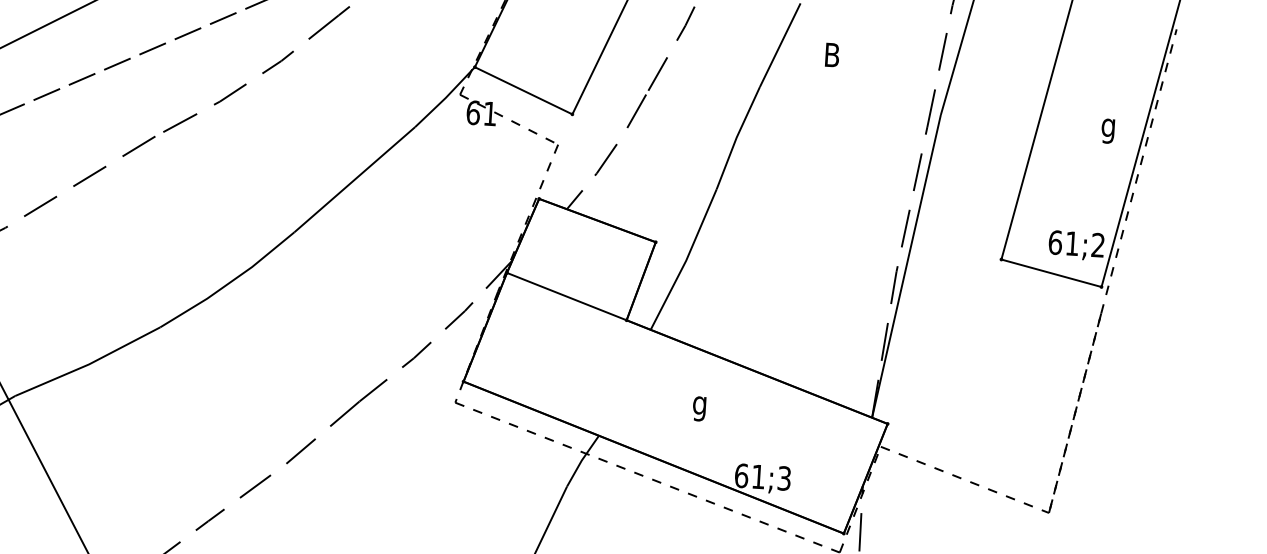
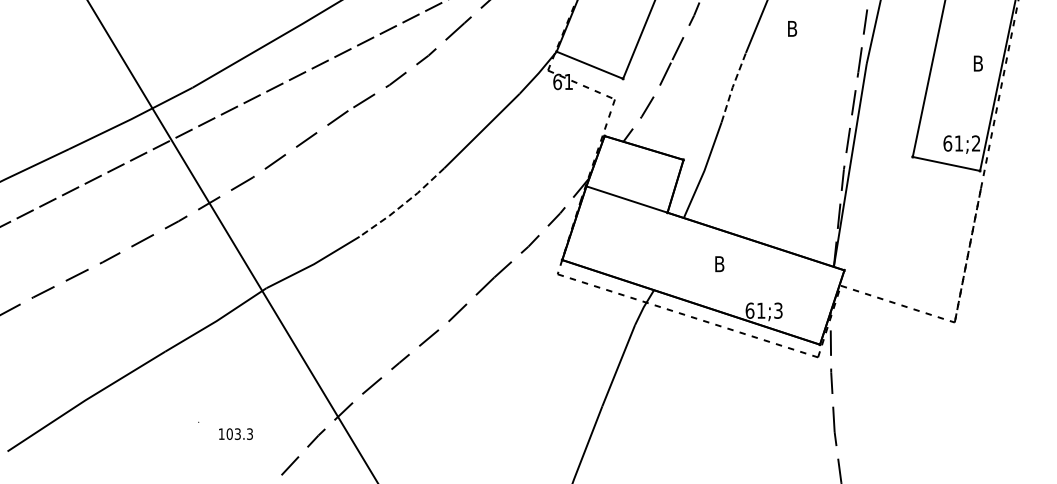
text: (1107, 127) -> (977, 65), g -> B
line: (736, 137) -> (732, 87), solid -> dashed
line: (229, 282) -> (403, 204), solid -> dashed
text: (699, 406) -> (719, 266), g -> B

